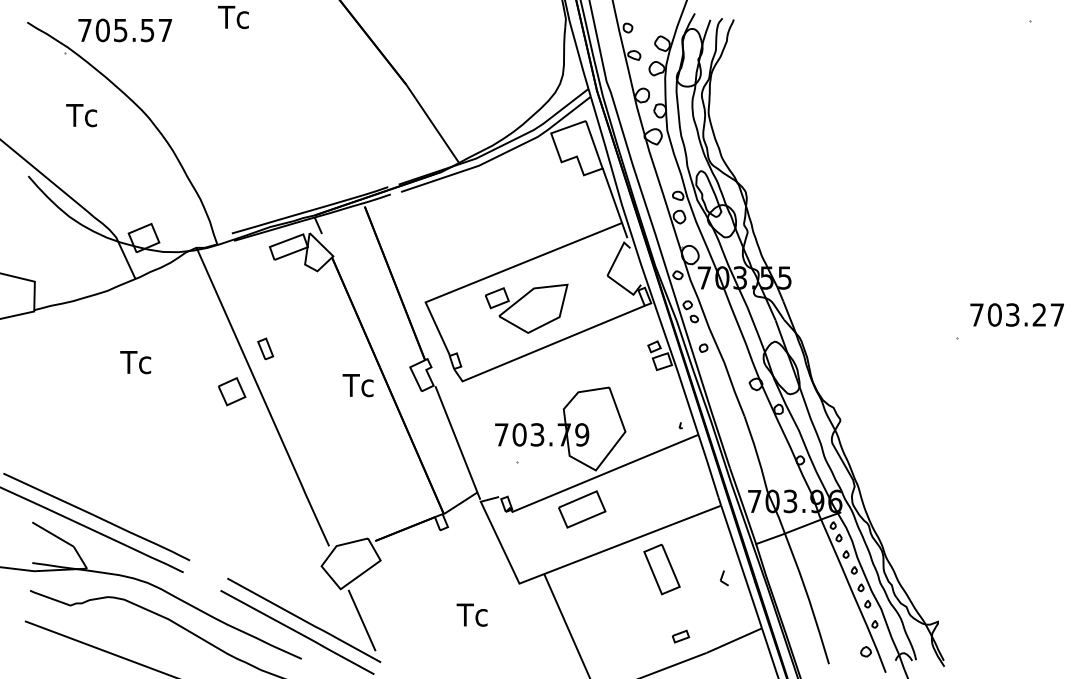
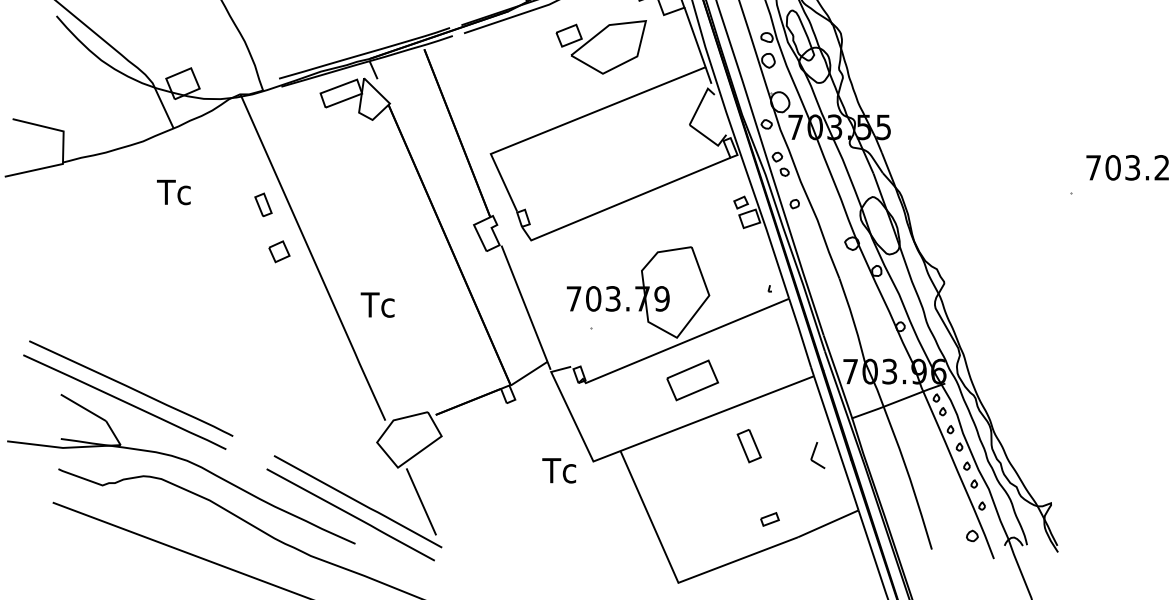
part: (526, 308) -> (601, 46), moved
part: (265, 348) -> (263, 204), moved
text: (135, 362) -> (173, 192), moved
text: (357, 385) -> (377, 305), moved
part: (232, 391) -> (279, 251), size x0.7
part: (582, 509) -> (692, 380), moved
part: (661, 569) -> (748, 446), size x0.6
part: (723, 578) -> (816, 455), size x1.6
text: (471, 614) -> (558, 470), moved

